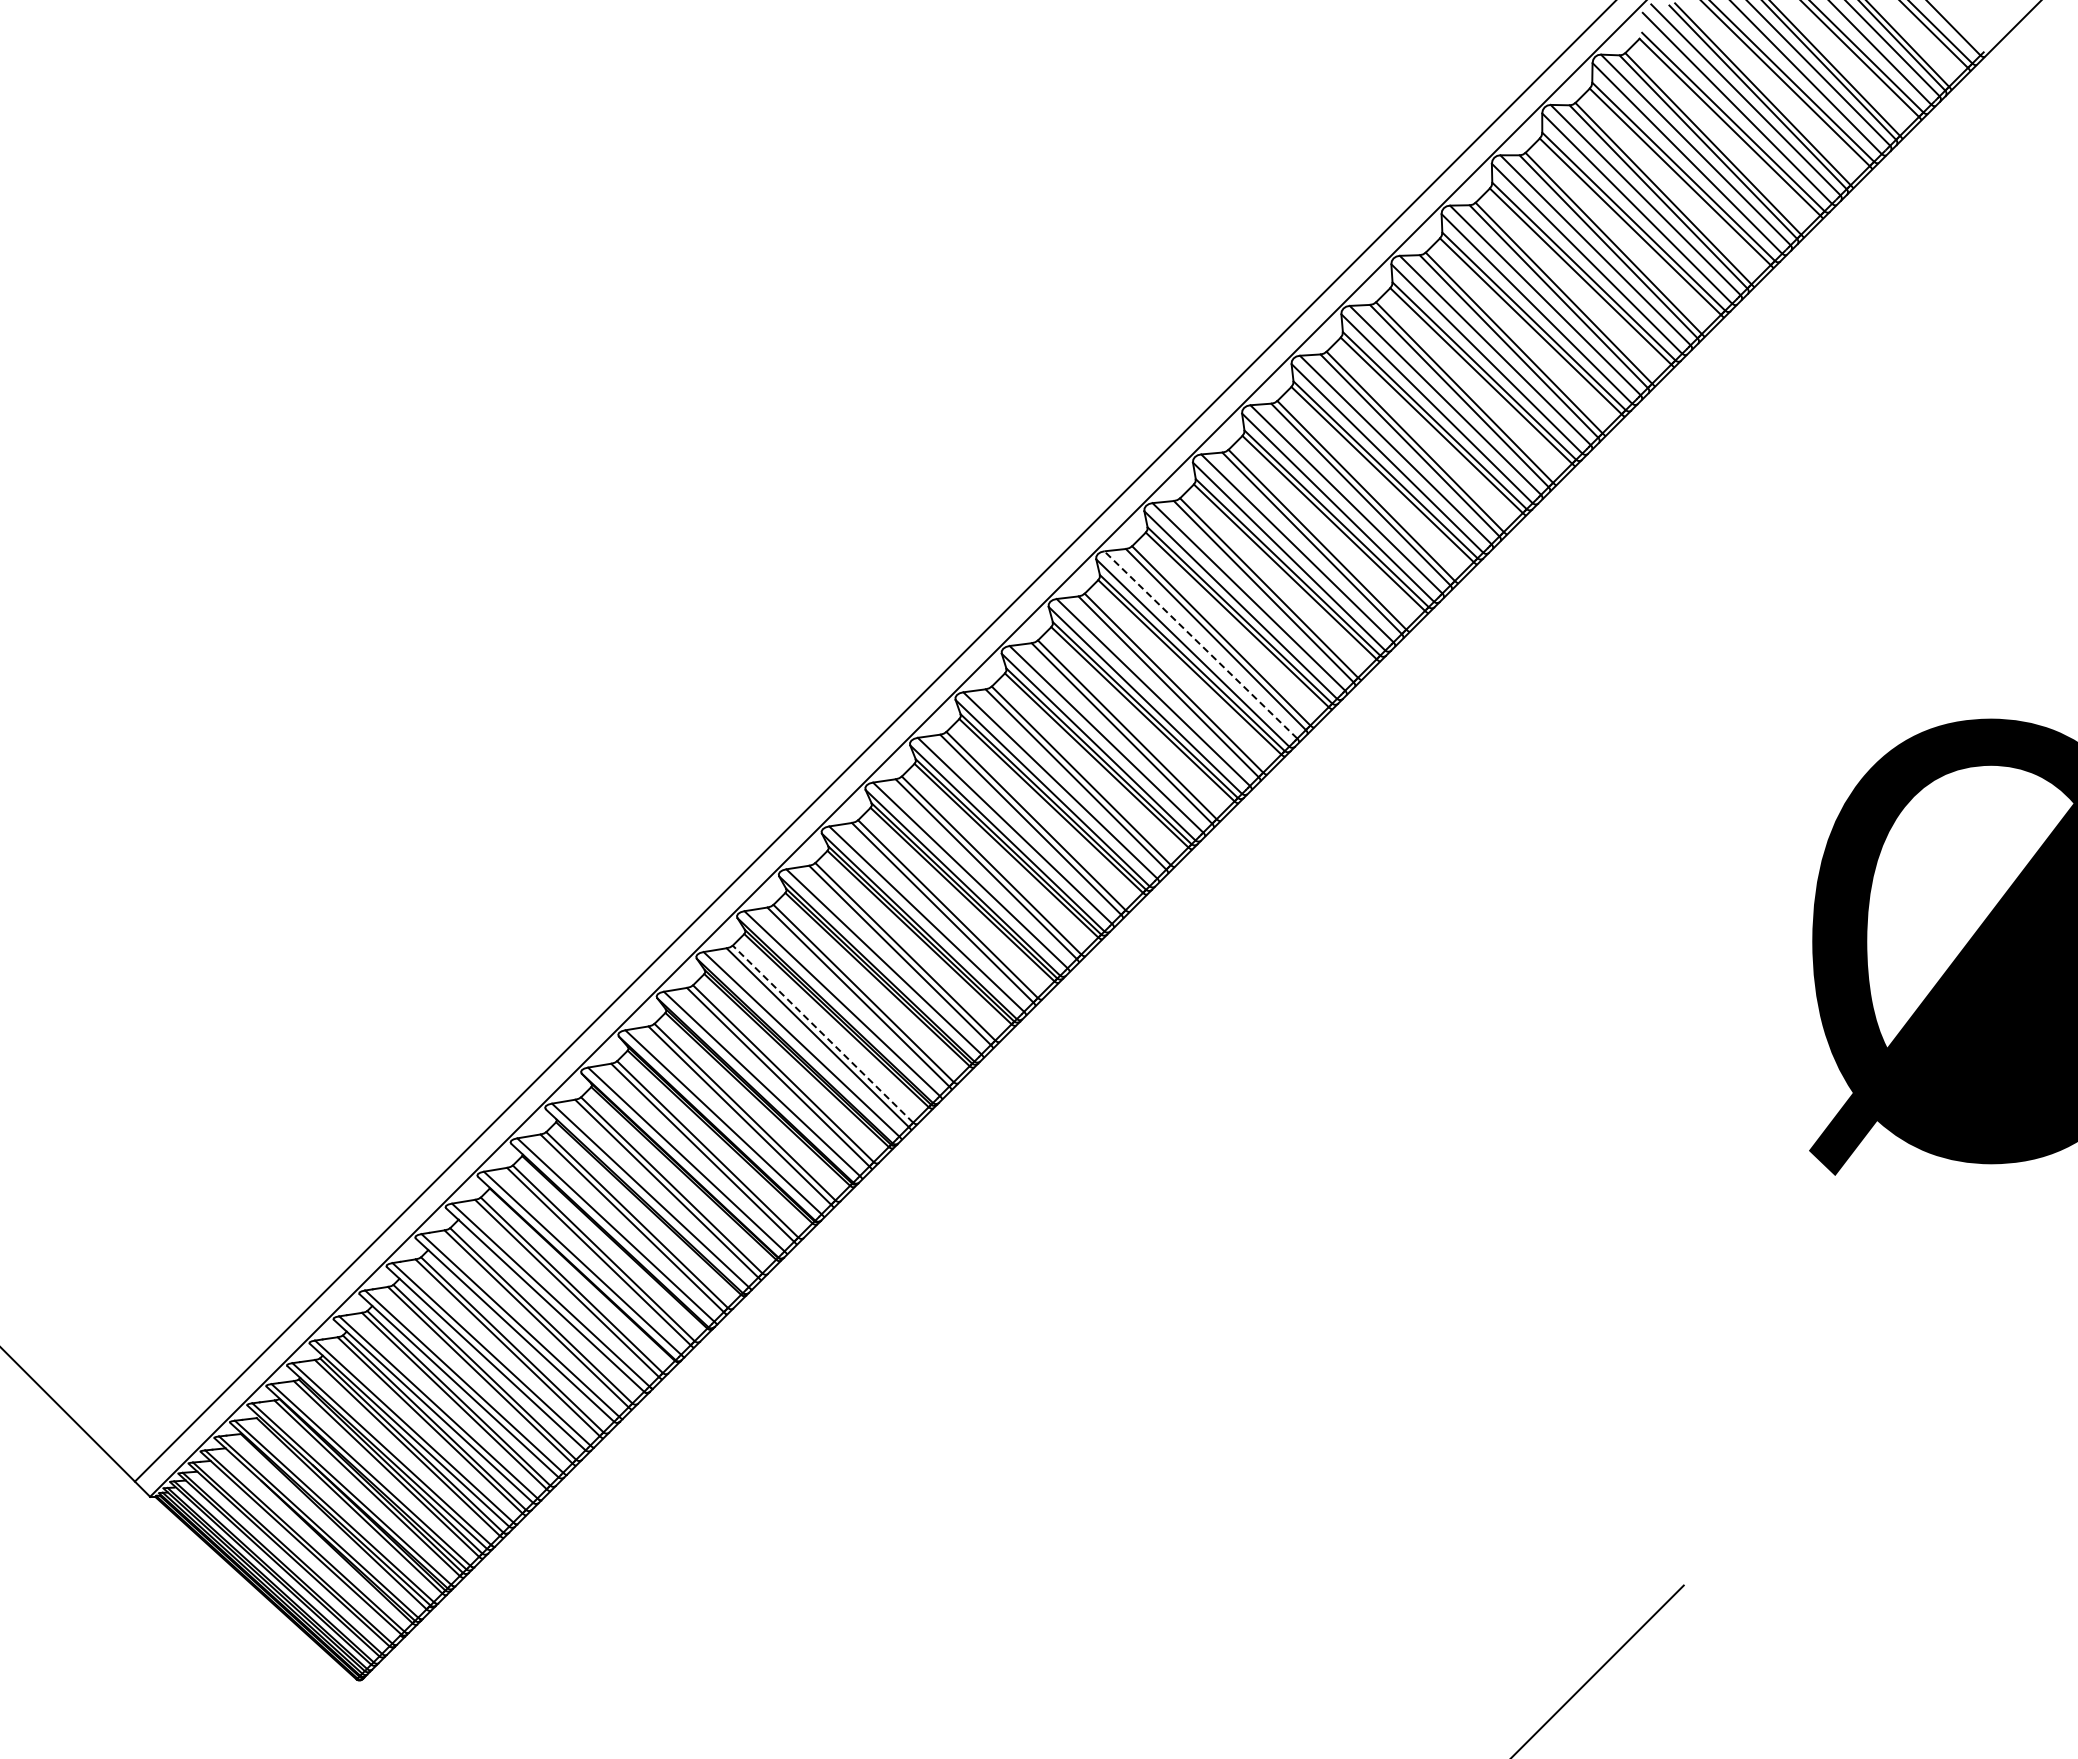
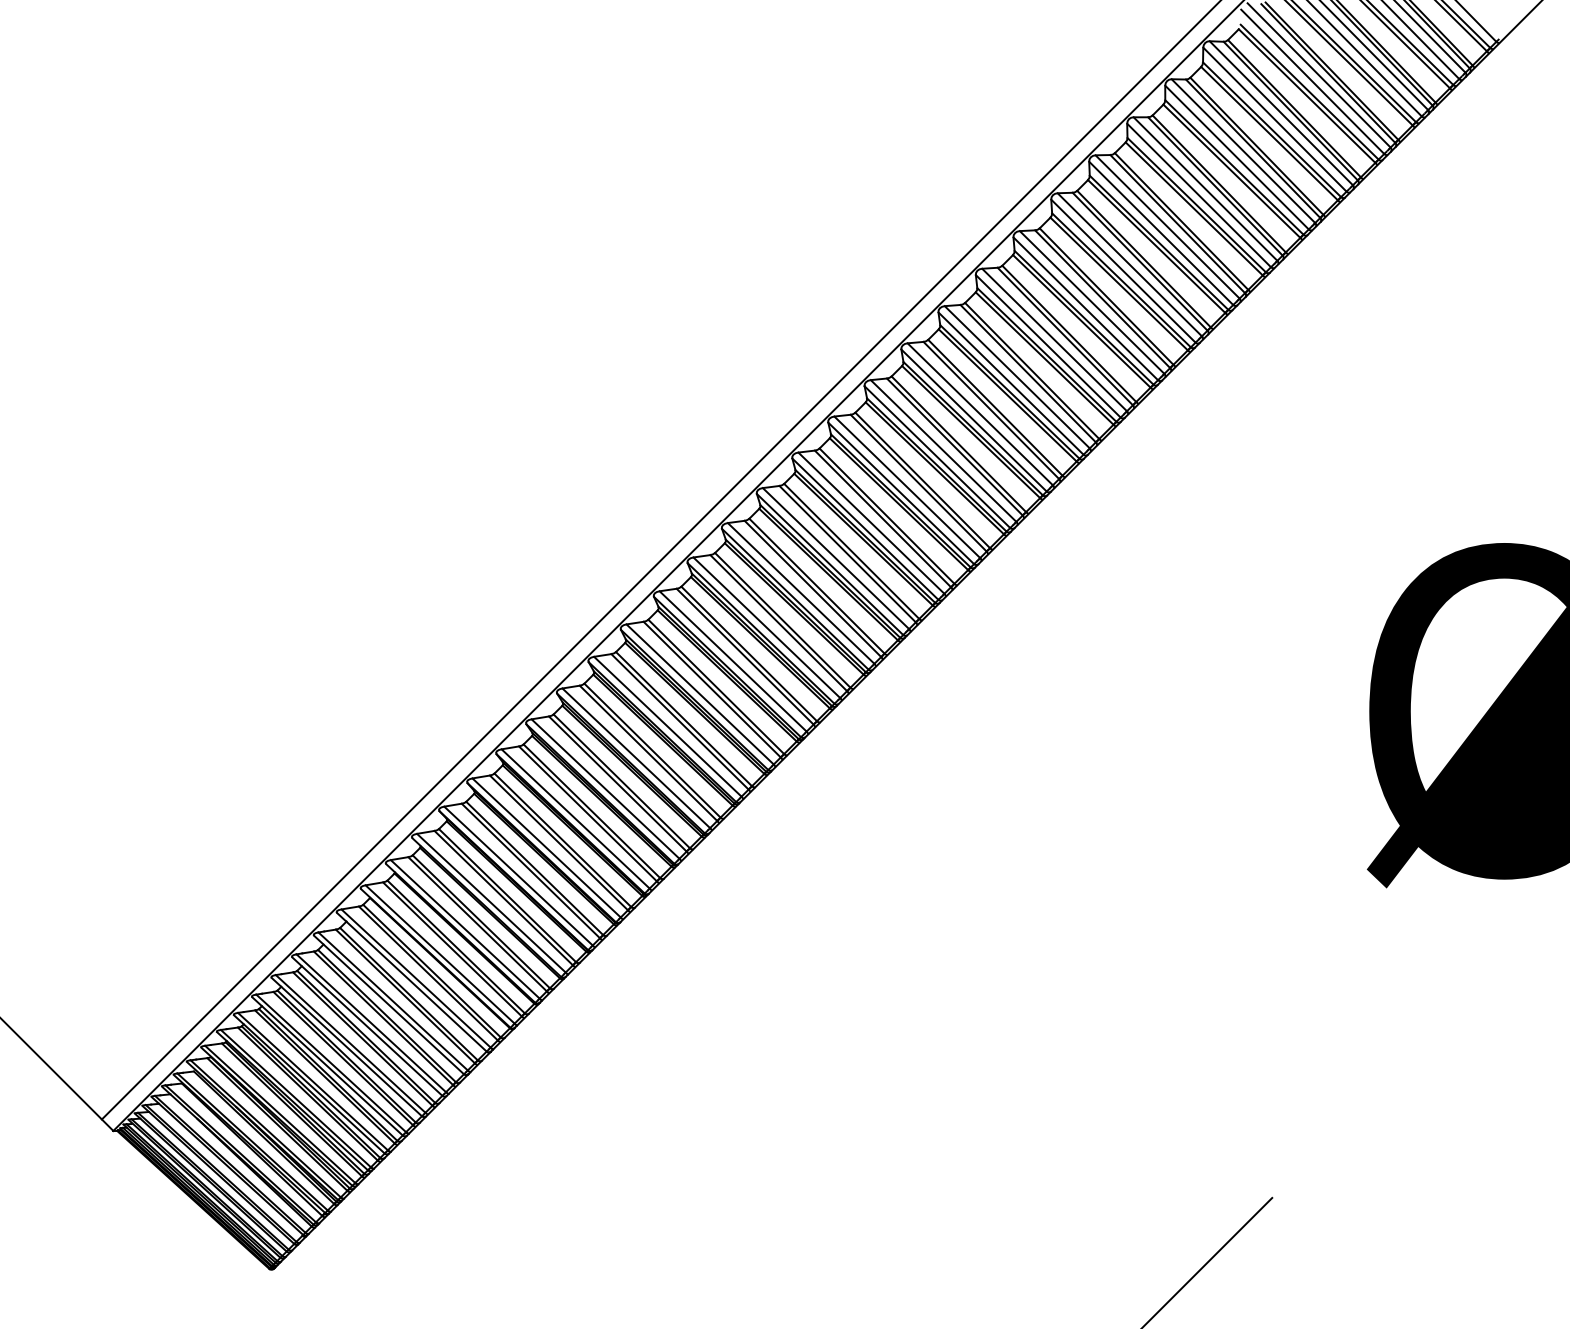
line: (1200, 644) -> (907, 486), dashed -> solid
line: (822, 1033) -> (621, 780), dashed -> solid

